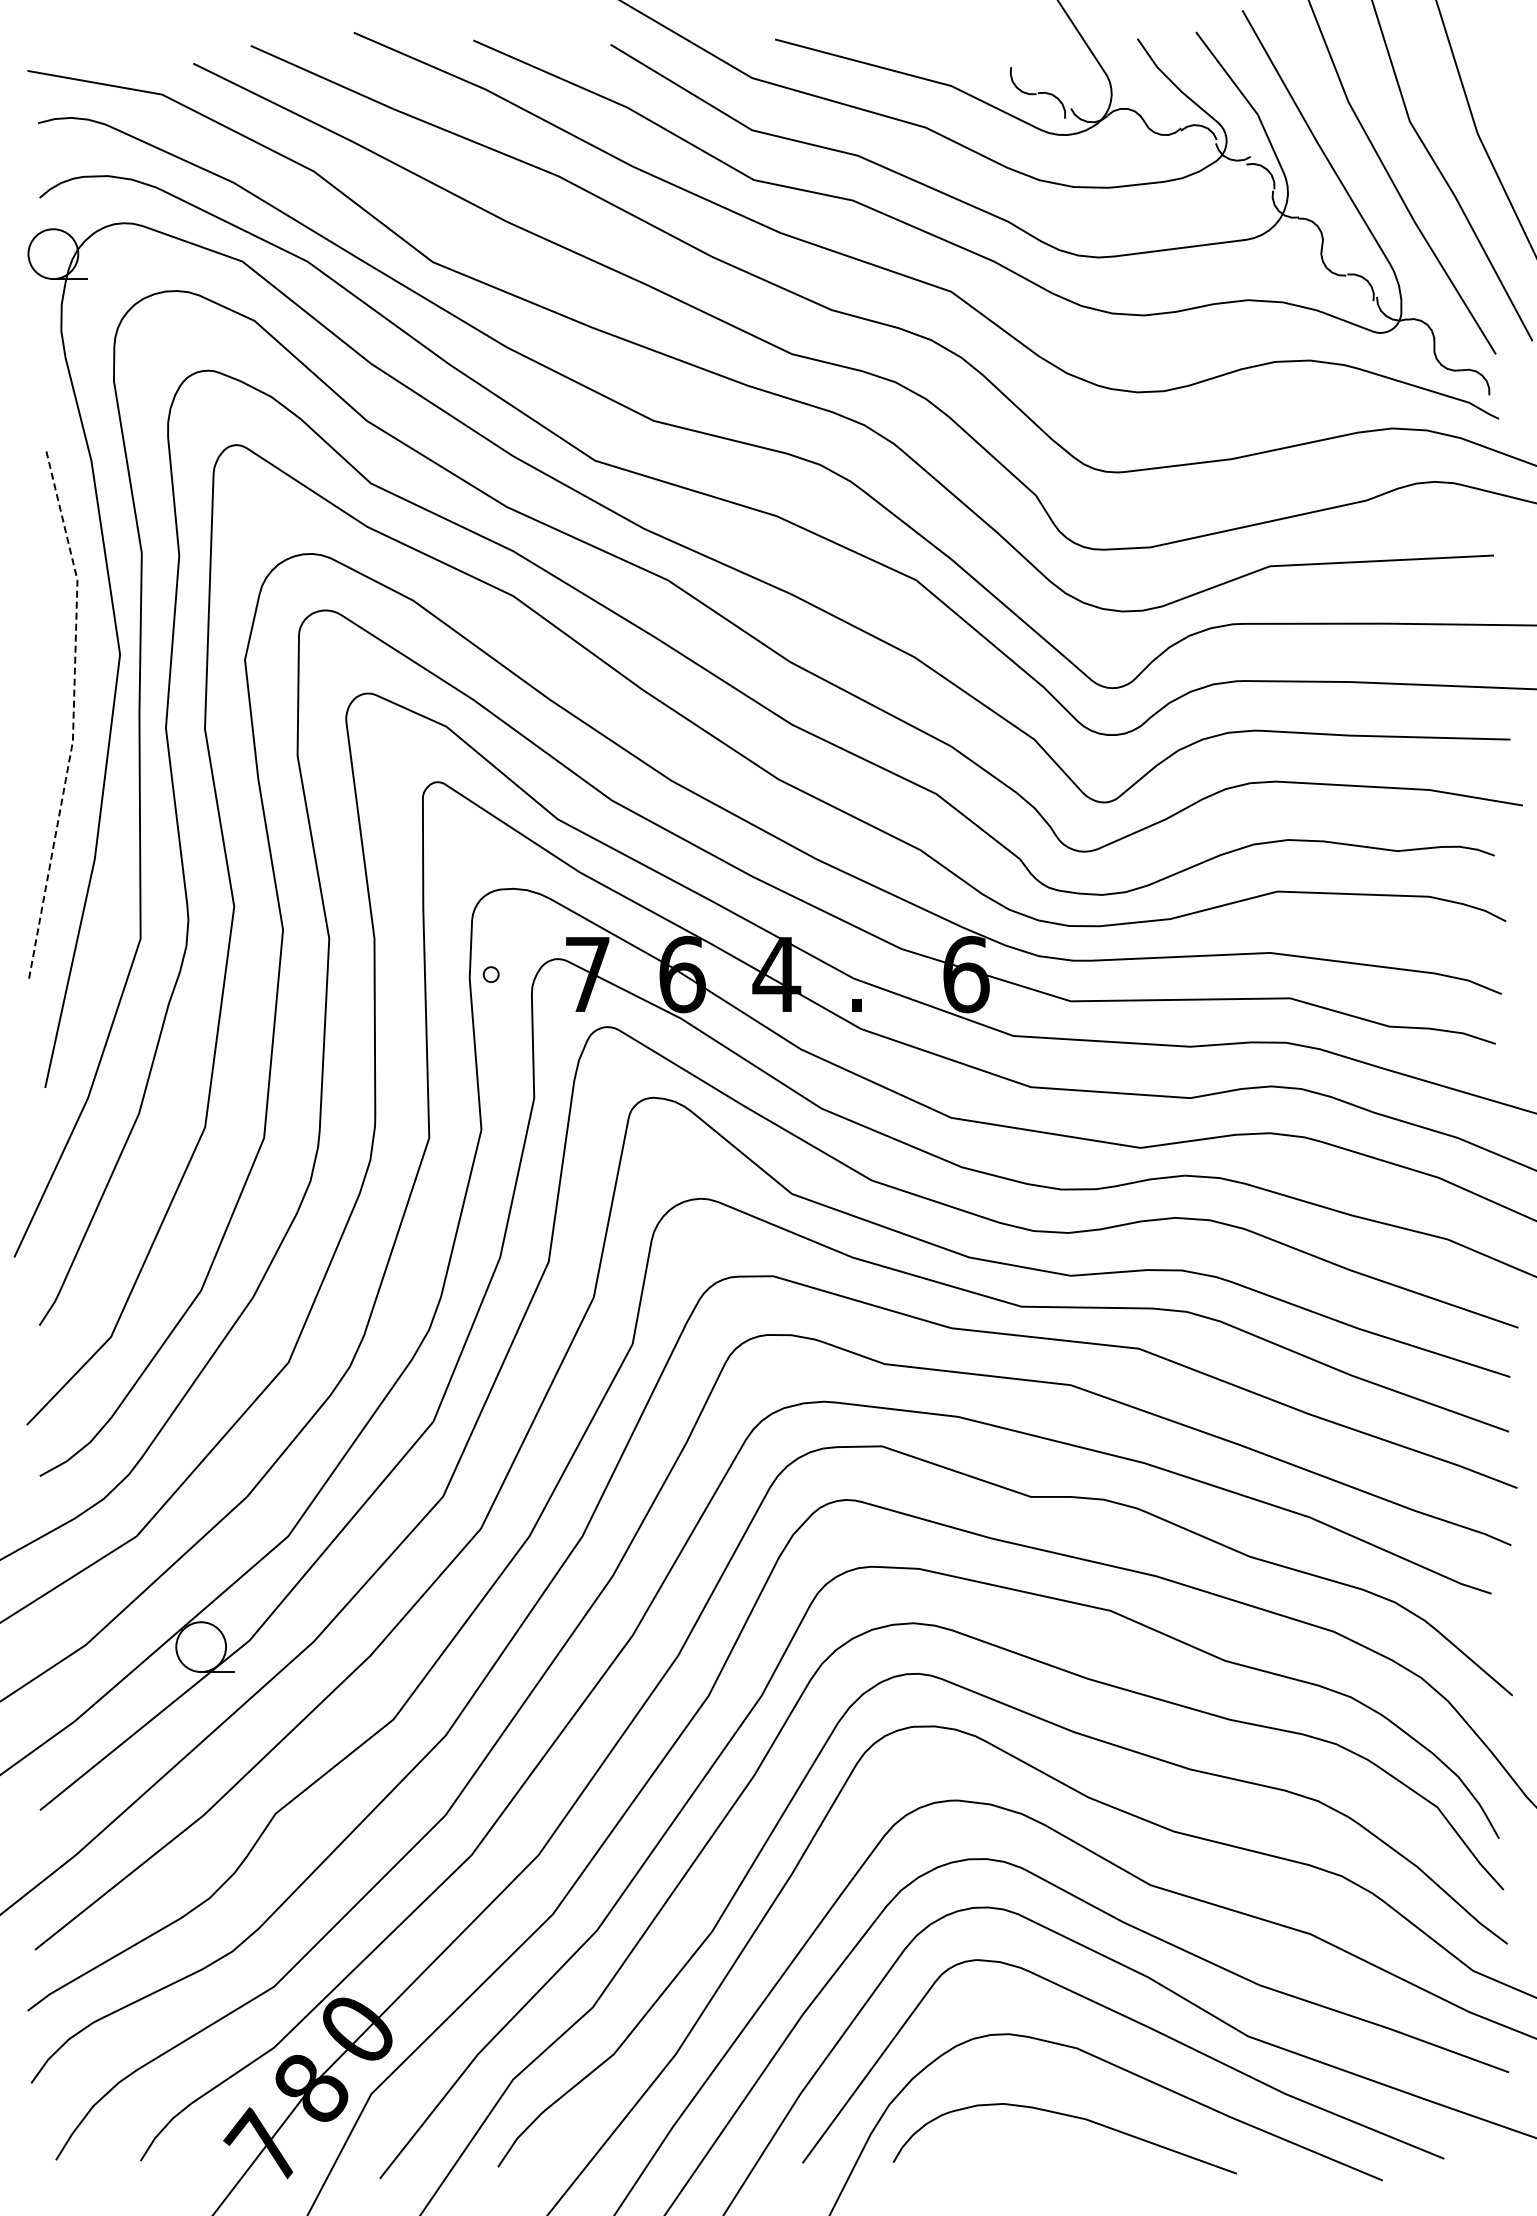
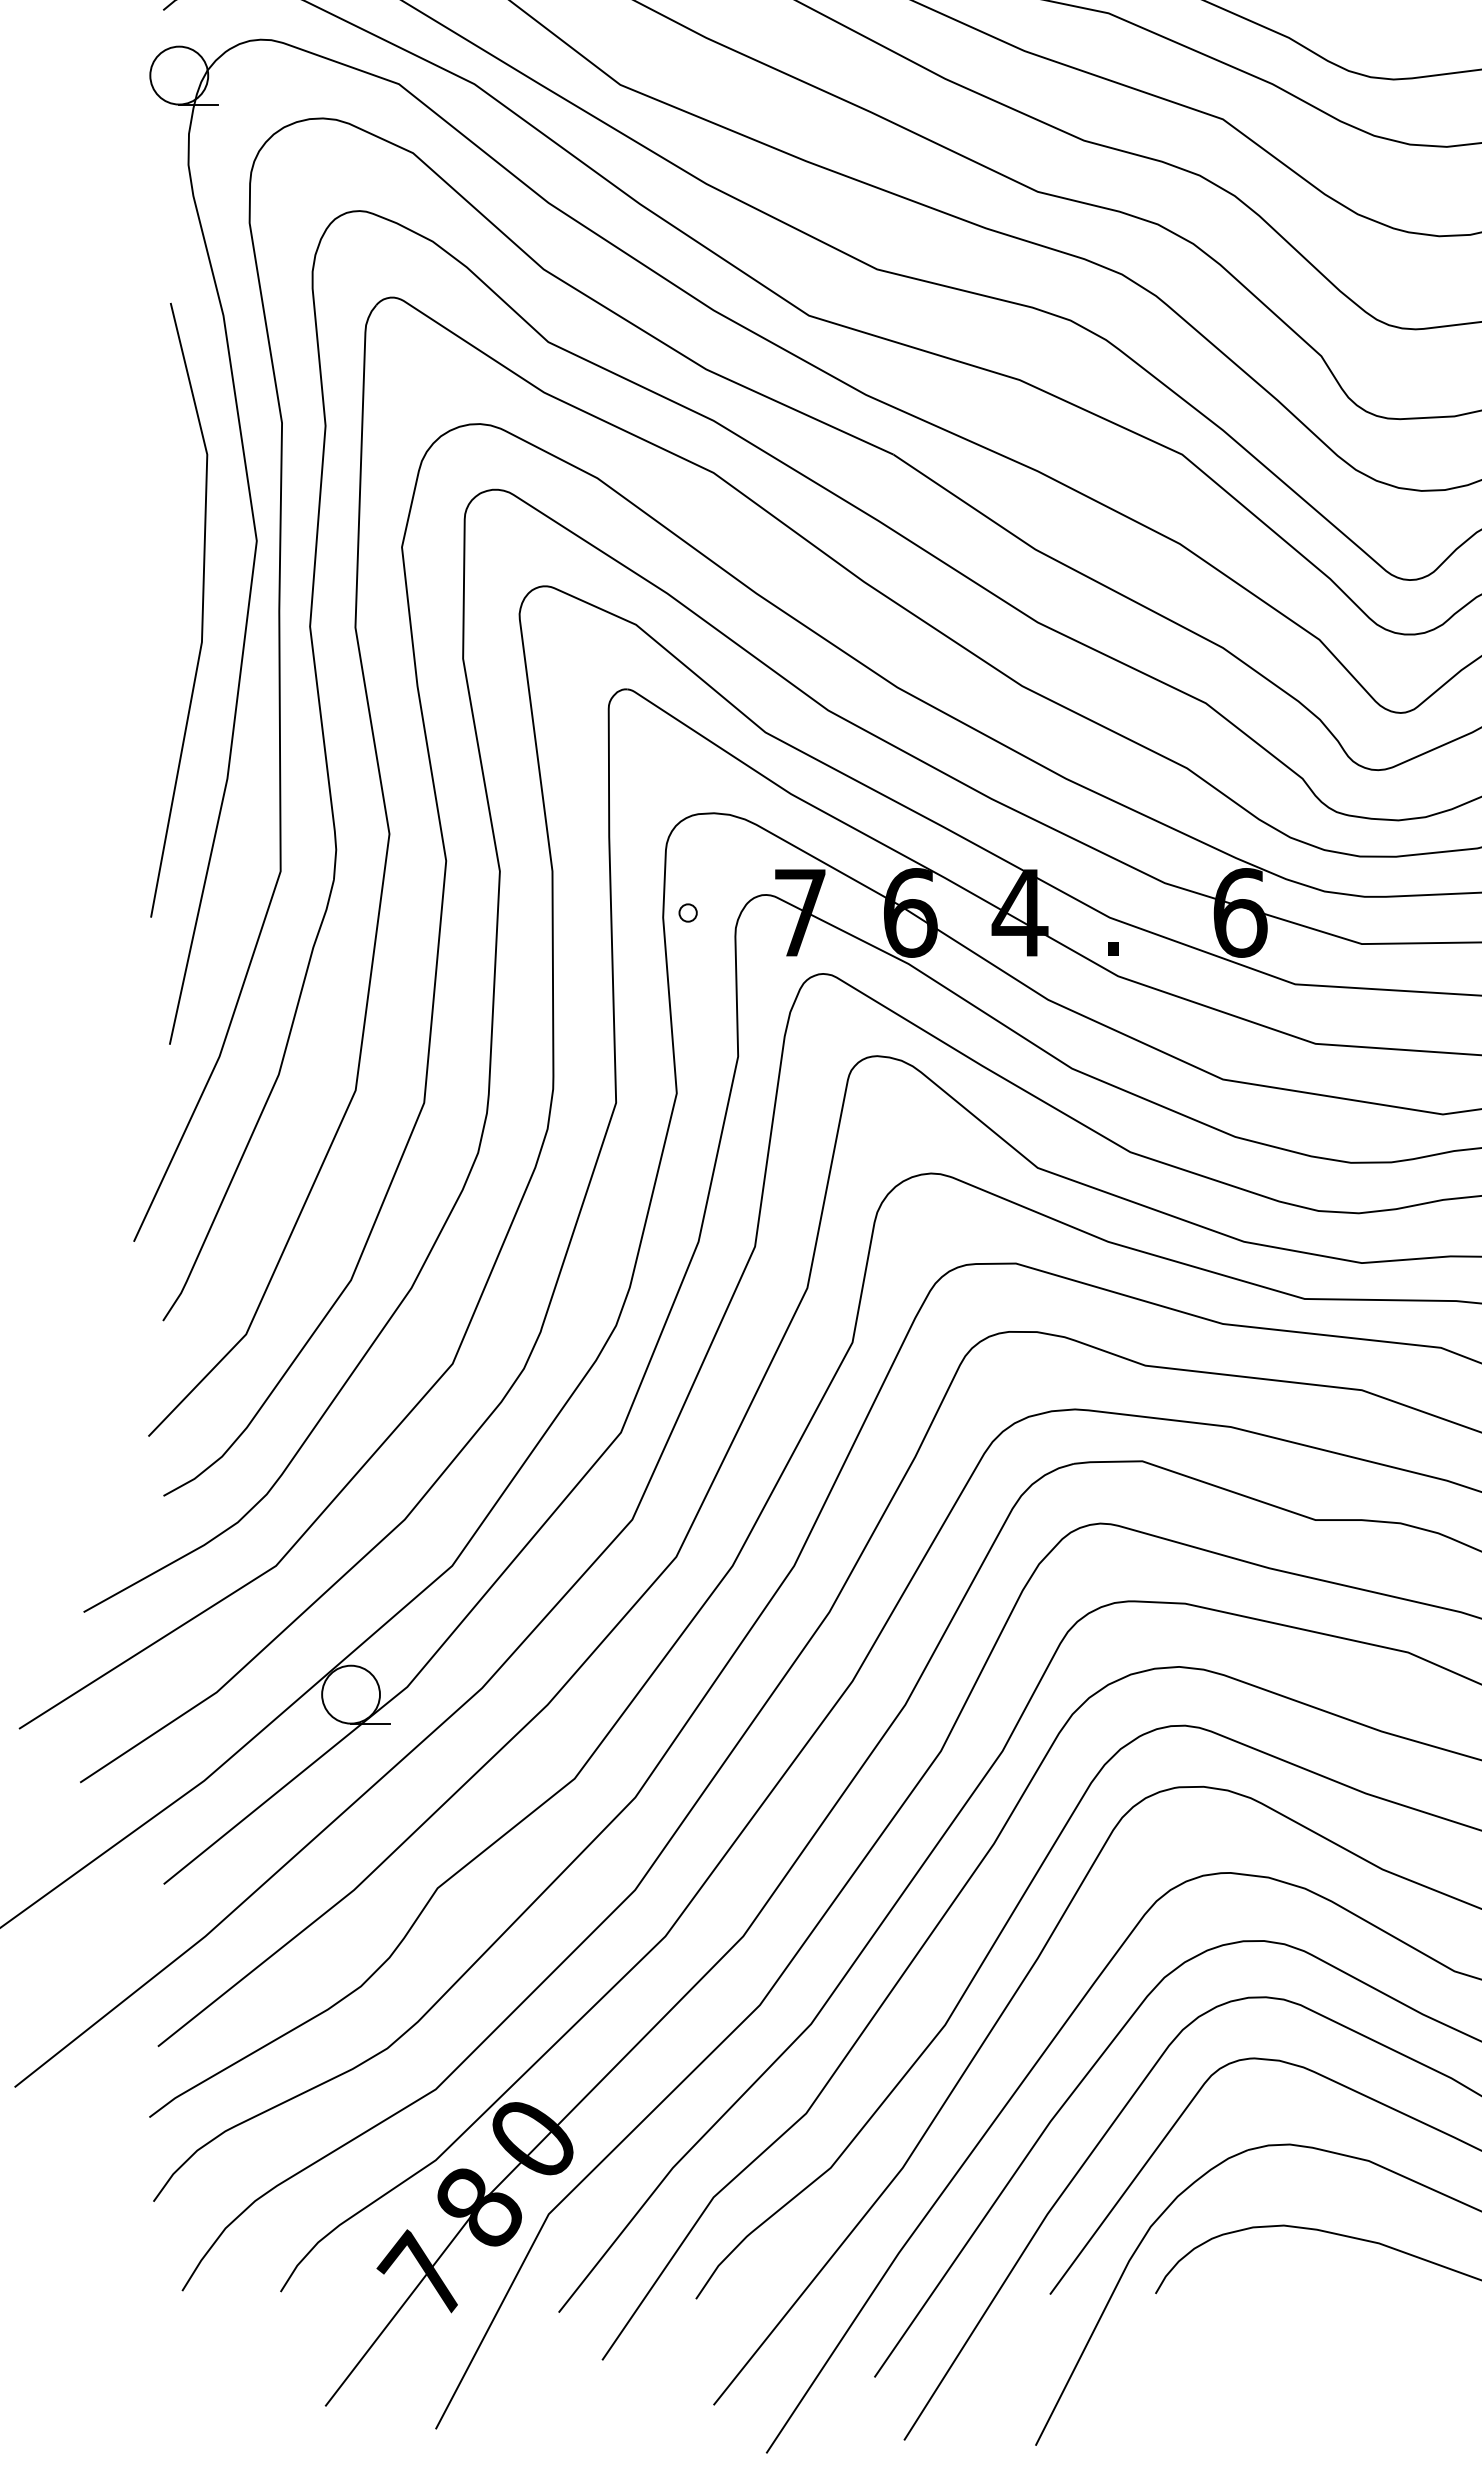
line: (73, 713) -> (202, 609), dashed -> solid

